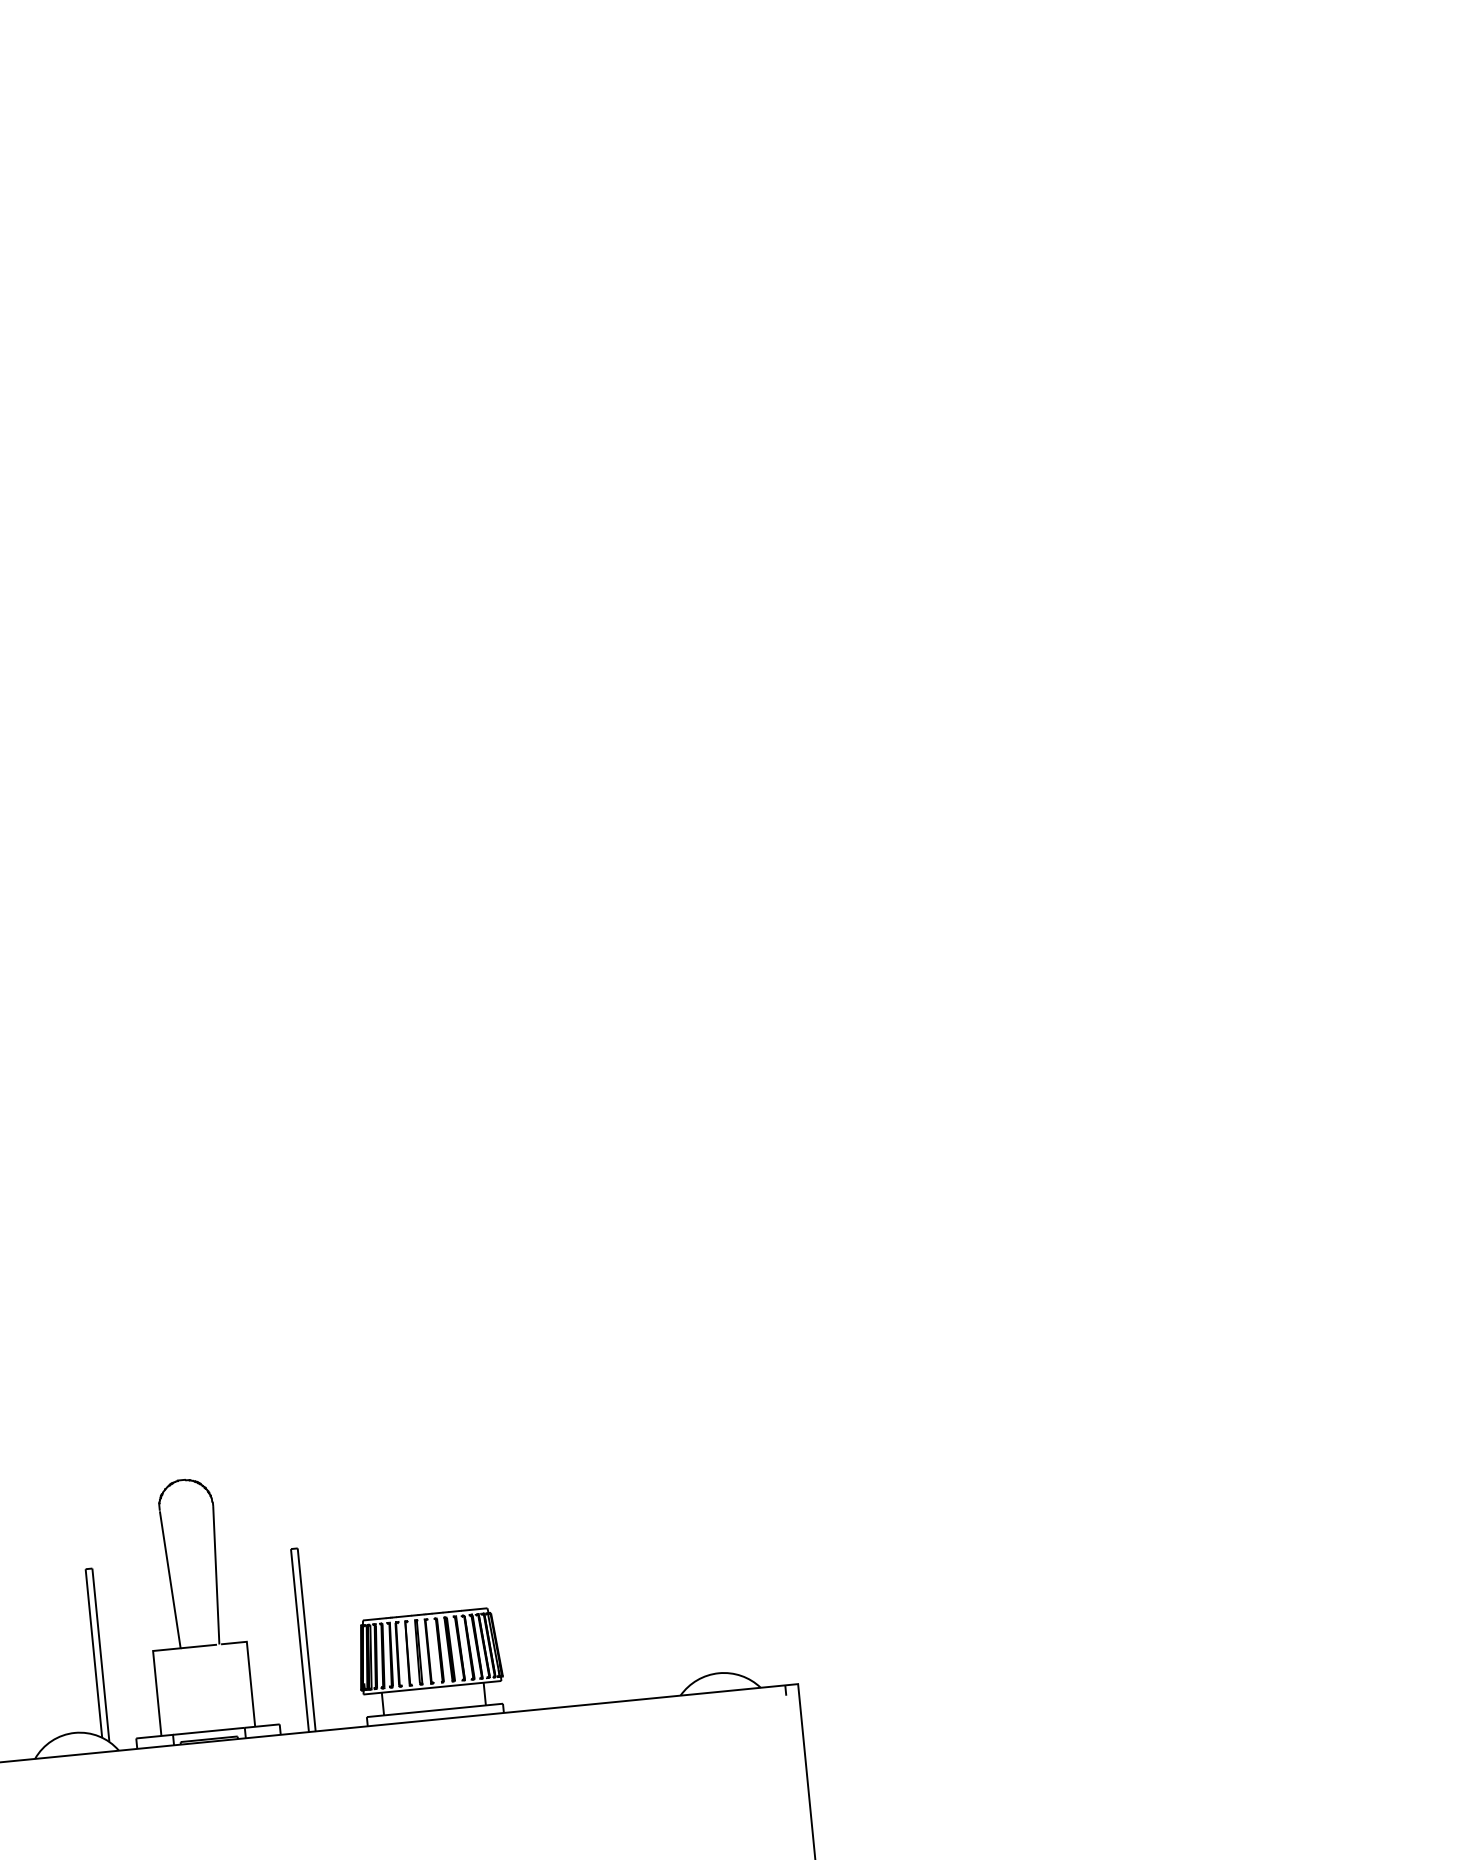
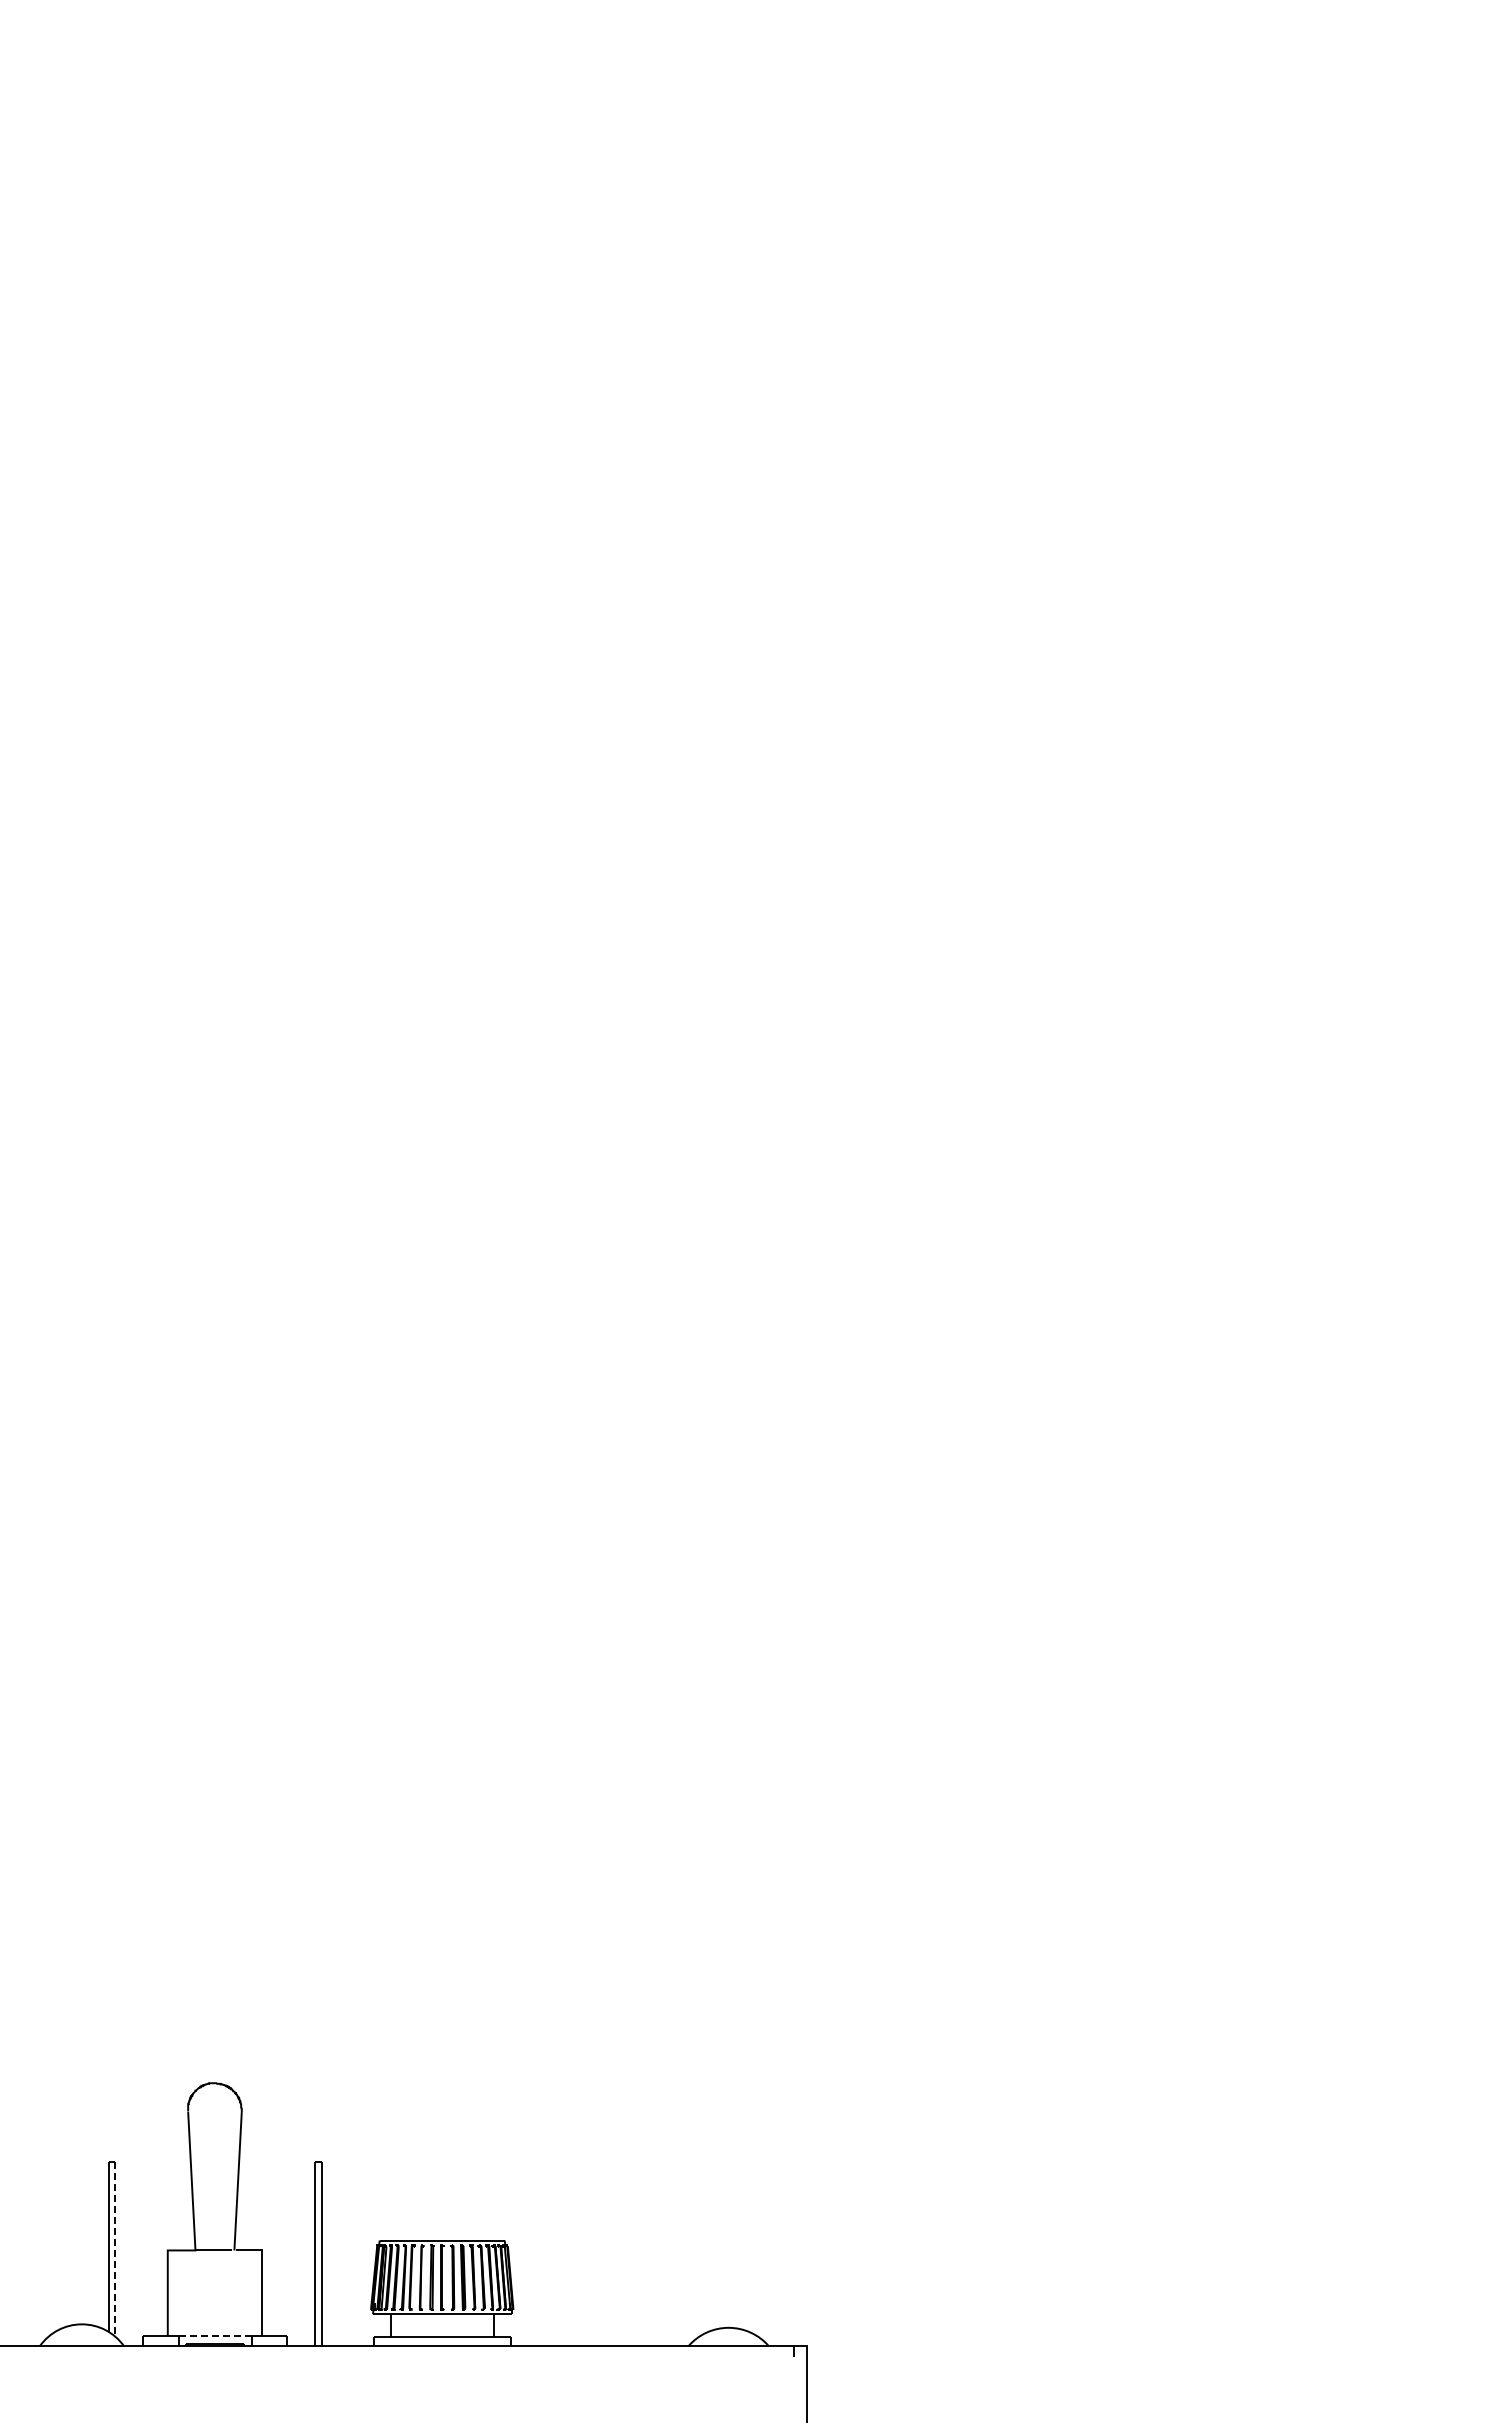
line: (100, 1655) -> (115, 2249), solid -> dashed
line: (209, 1730) -> (216, 2335), solid -> dashed

